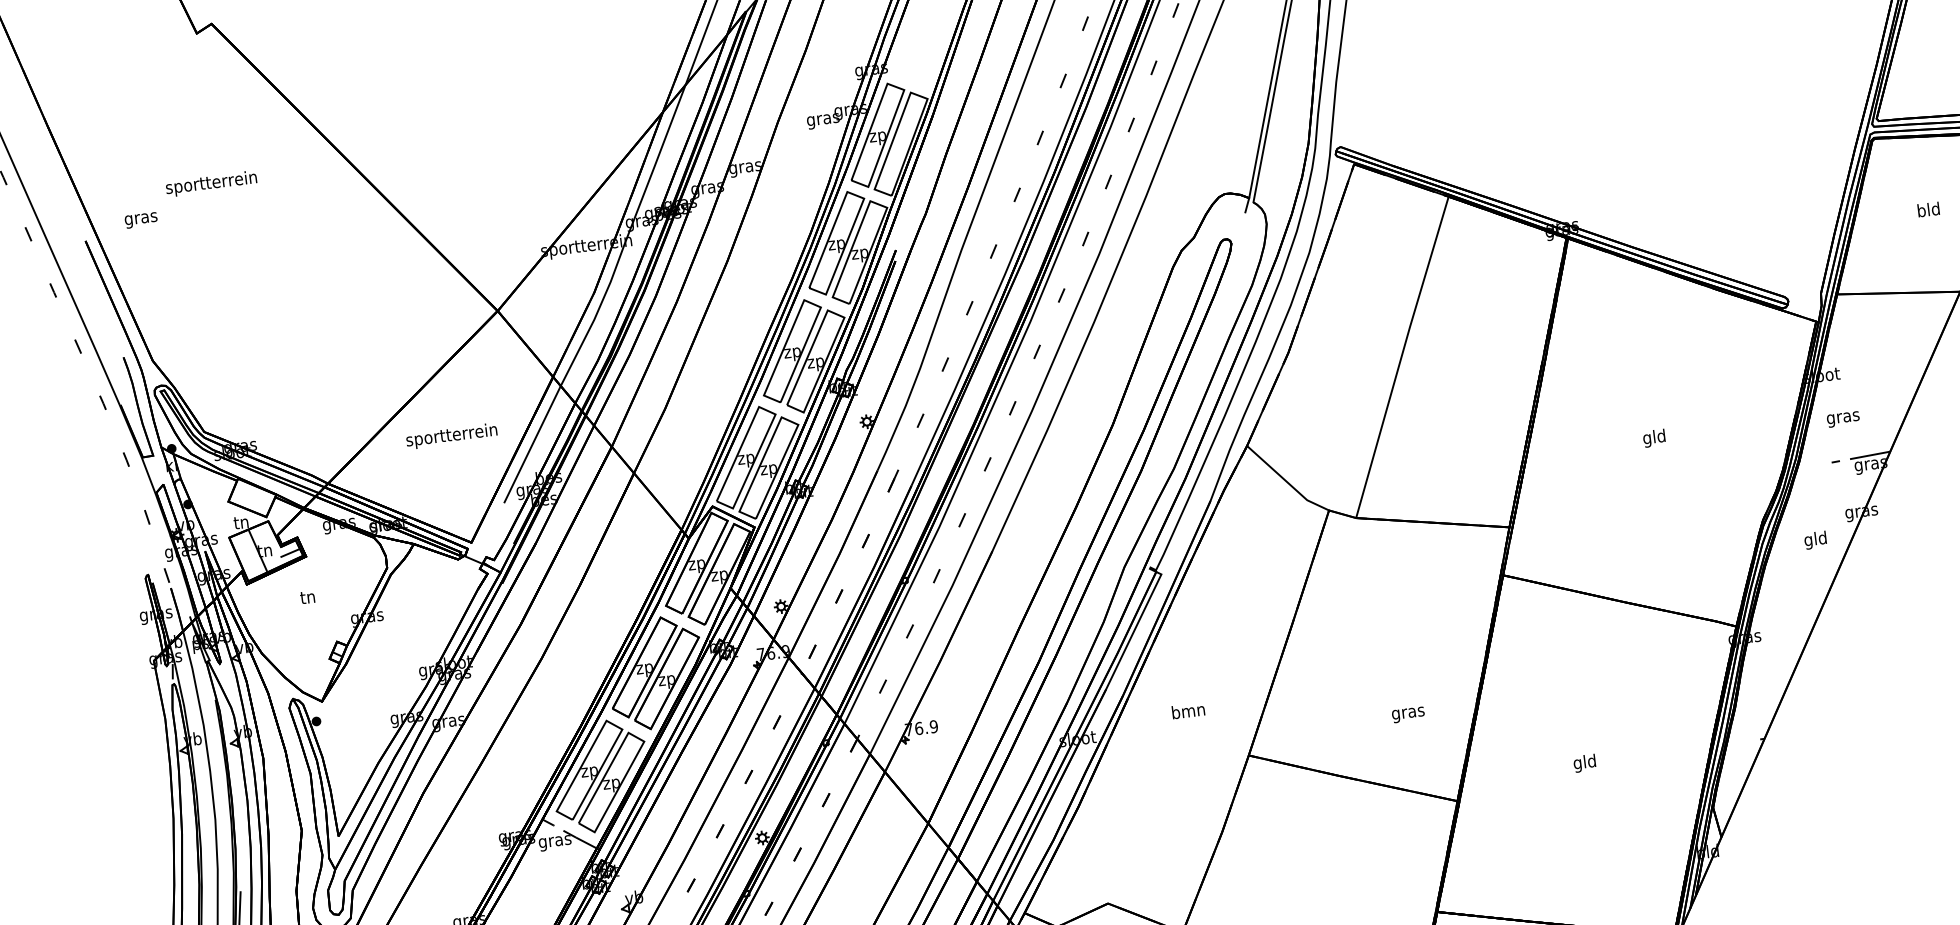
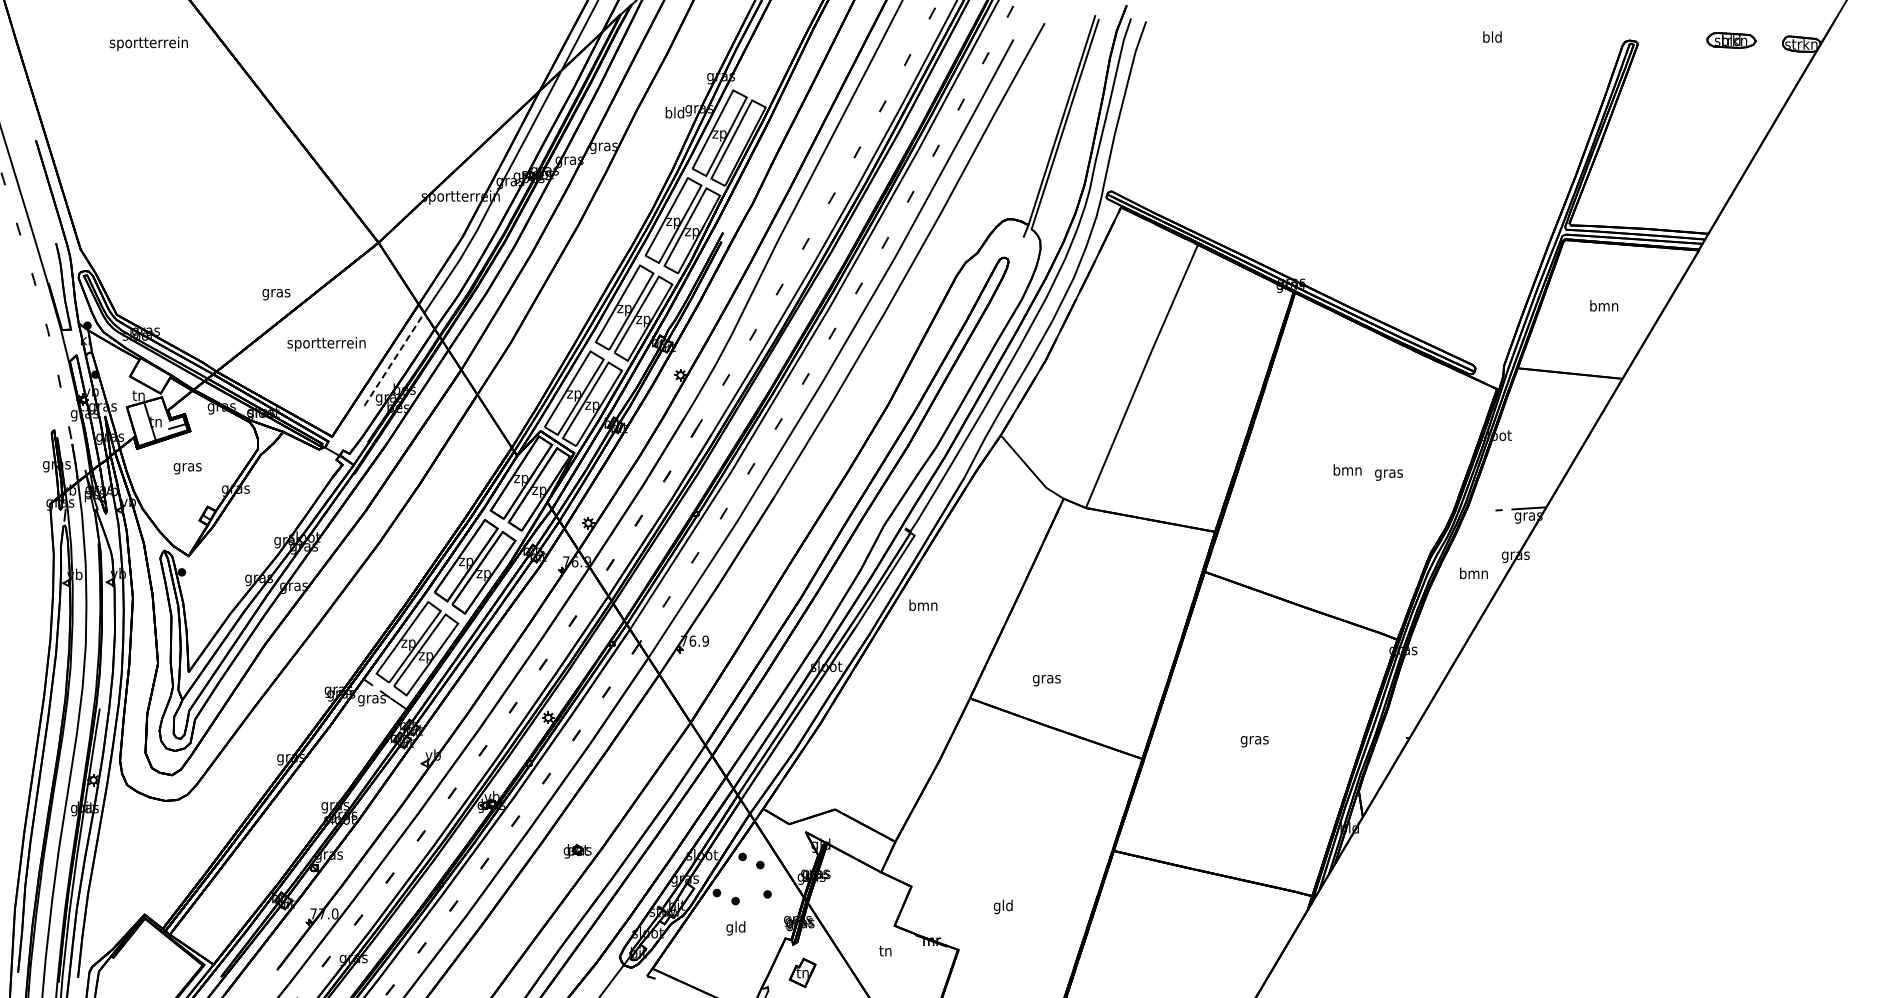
text: (822, 118) -> (674, 113), gras -> bld
text: (211, 183) -> (148, 43), moved
text: (1928, 209) -> (1604, 305), bld -> bmn
text: (141, 220) -> (276, 294), moved
text: (1842, 418) -> (1388, 474), moved
text: (1654, 438) -> (1347, 471), gld -> bmn
line: (532, 444) -> (394, 359), solid -> dashed
text: (1815, 539) -> (1473, 574), gld -> bmn
text: (308, 599) -> (187, 467), tn -> gras
text: (1188, 709) -> (923, 604), moved
text: (1408, 714) -> (1046, 680), moved
text: (1584, 763) -> (1254, 740), gld -> gras

